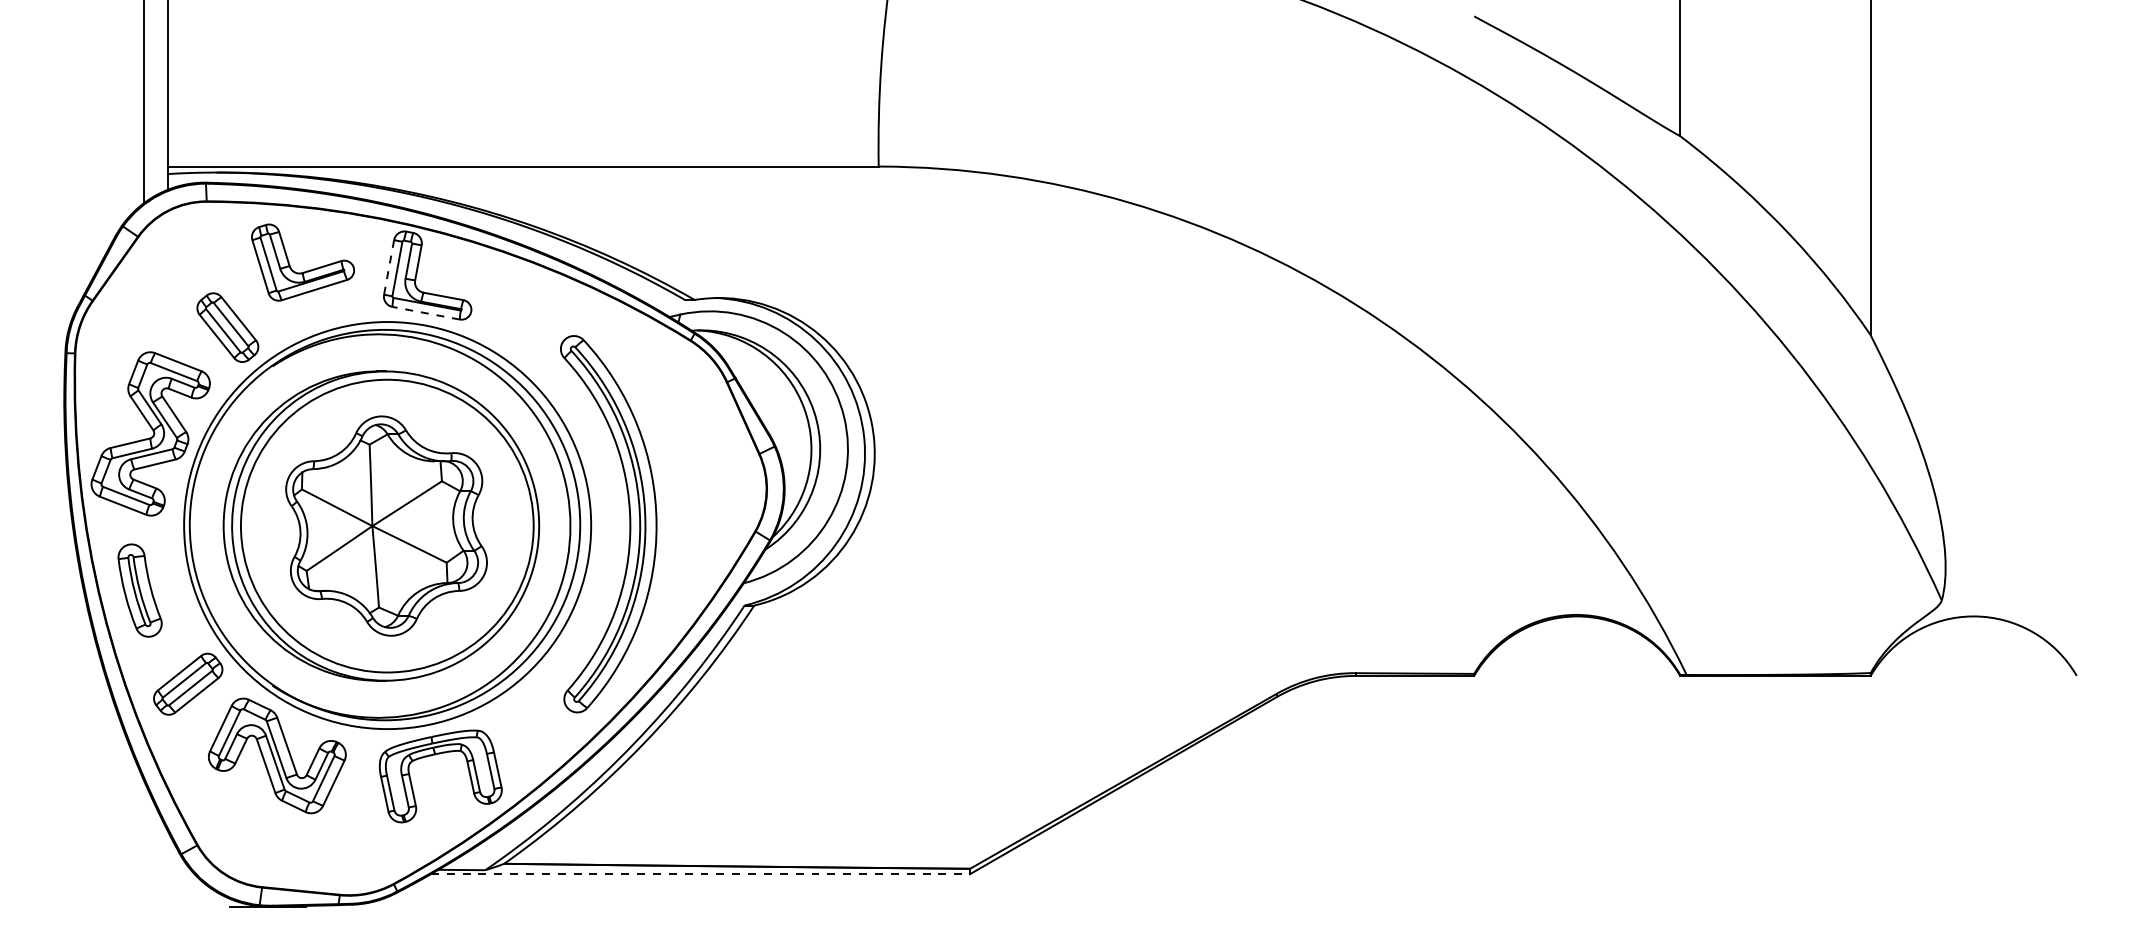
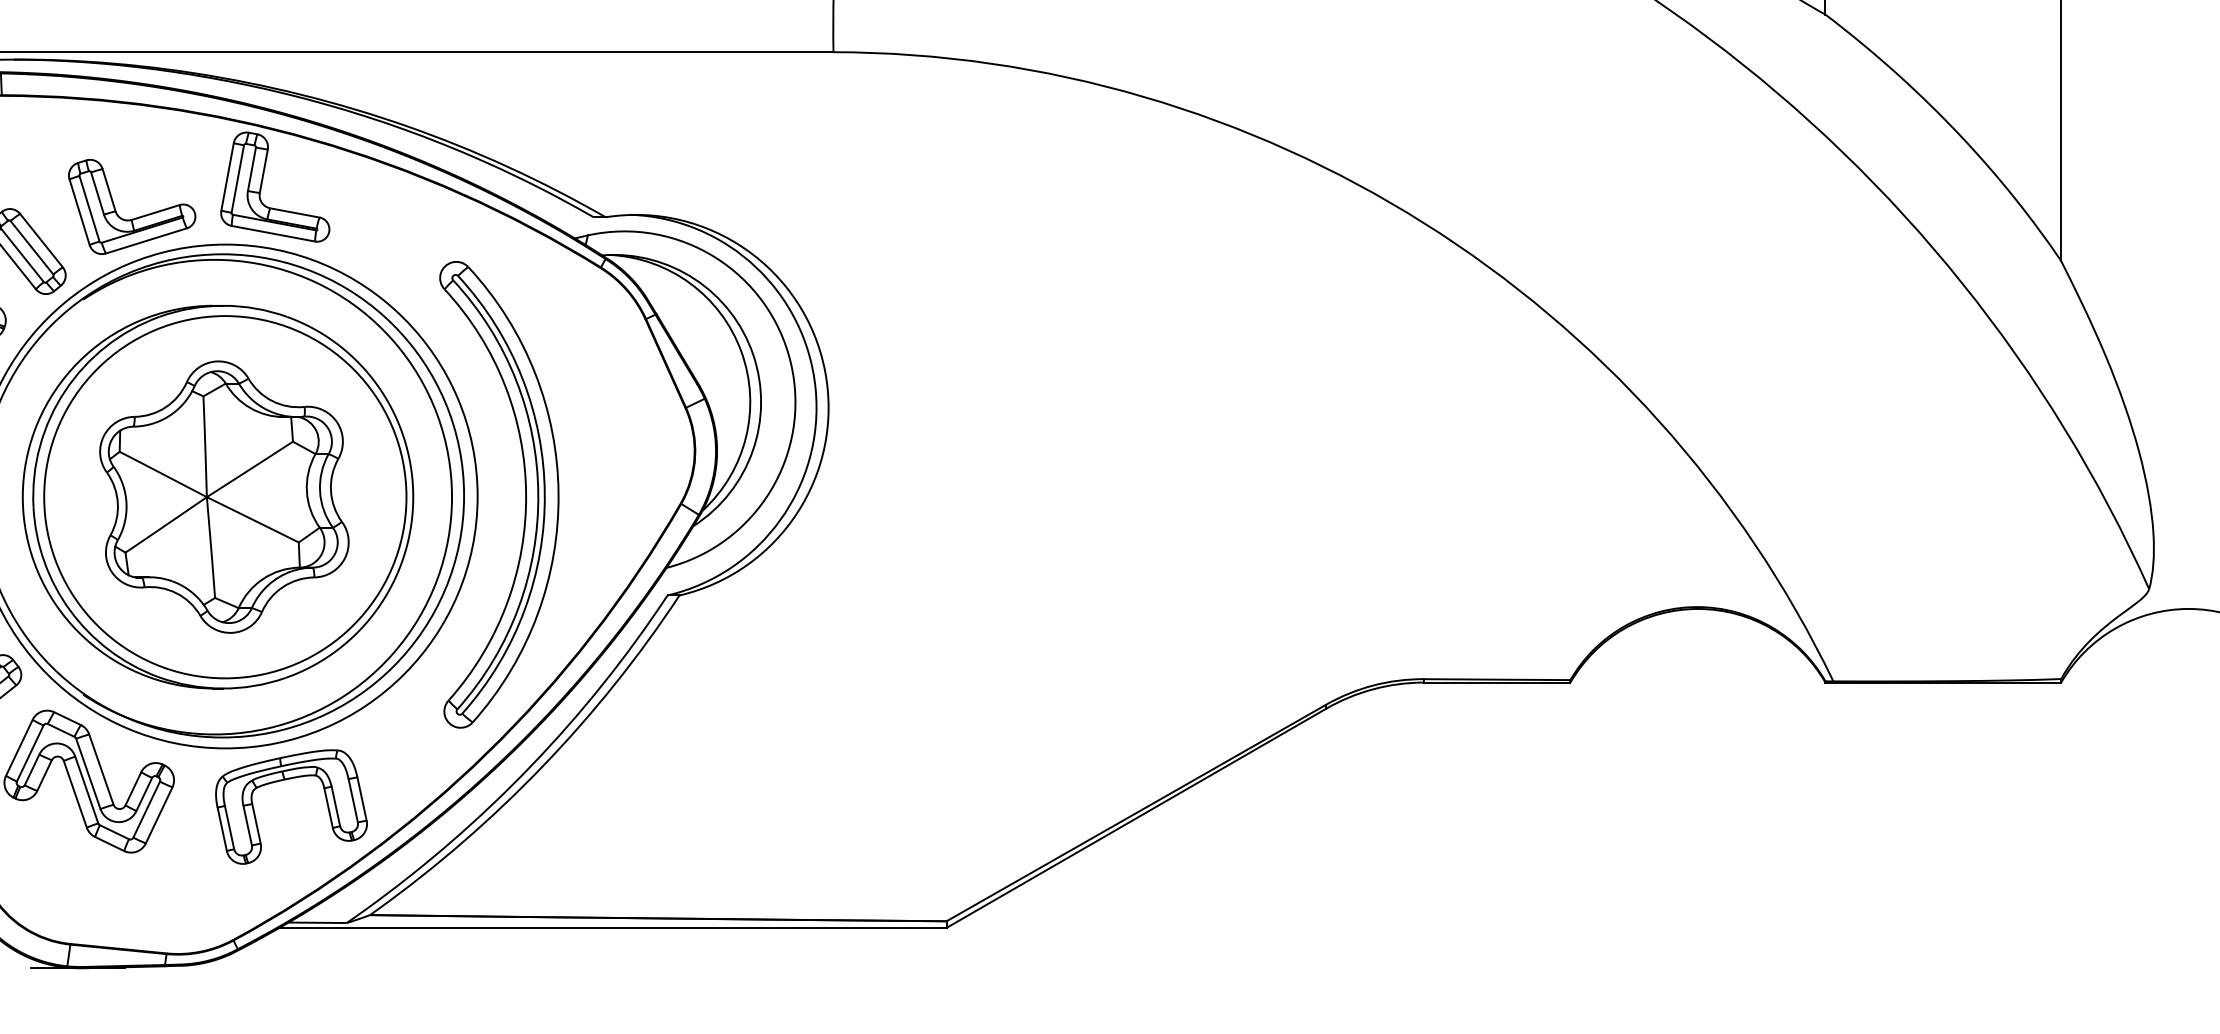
line: (389, 267) -> (228, 177), dashed -> solid
part: (307, 270) -> (137, 216), moved
line: (425, 313) -> (272, 234), dashed -> solid
line: (700, 874) -> (612, 928), dashed -> solid

